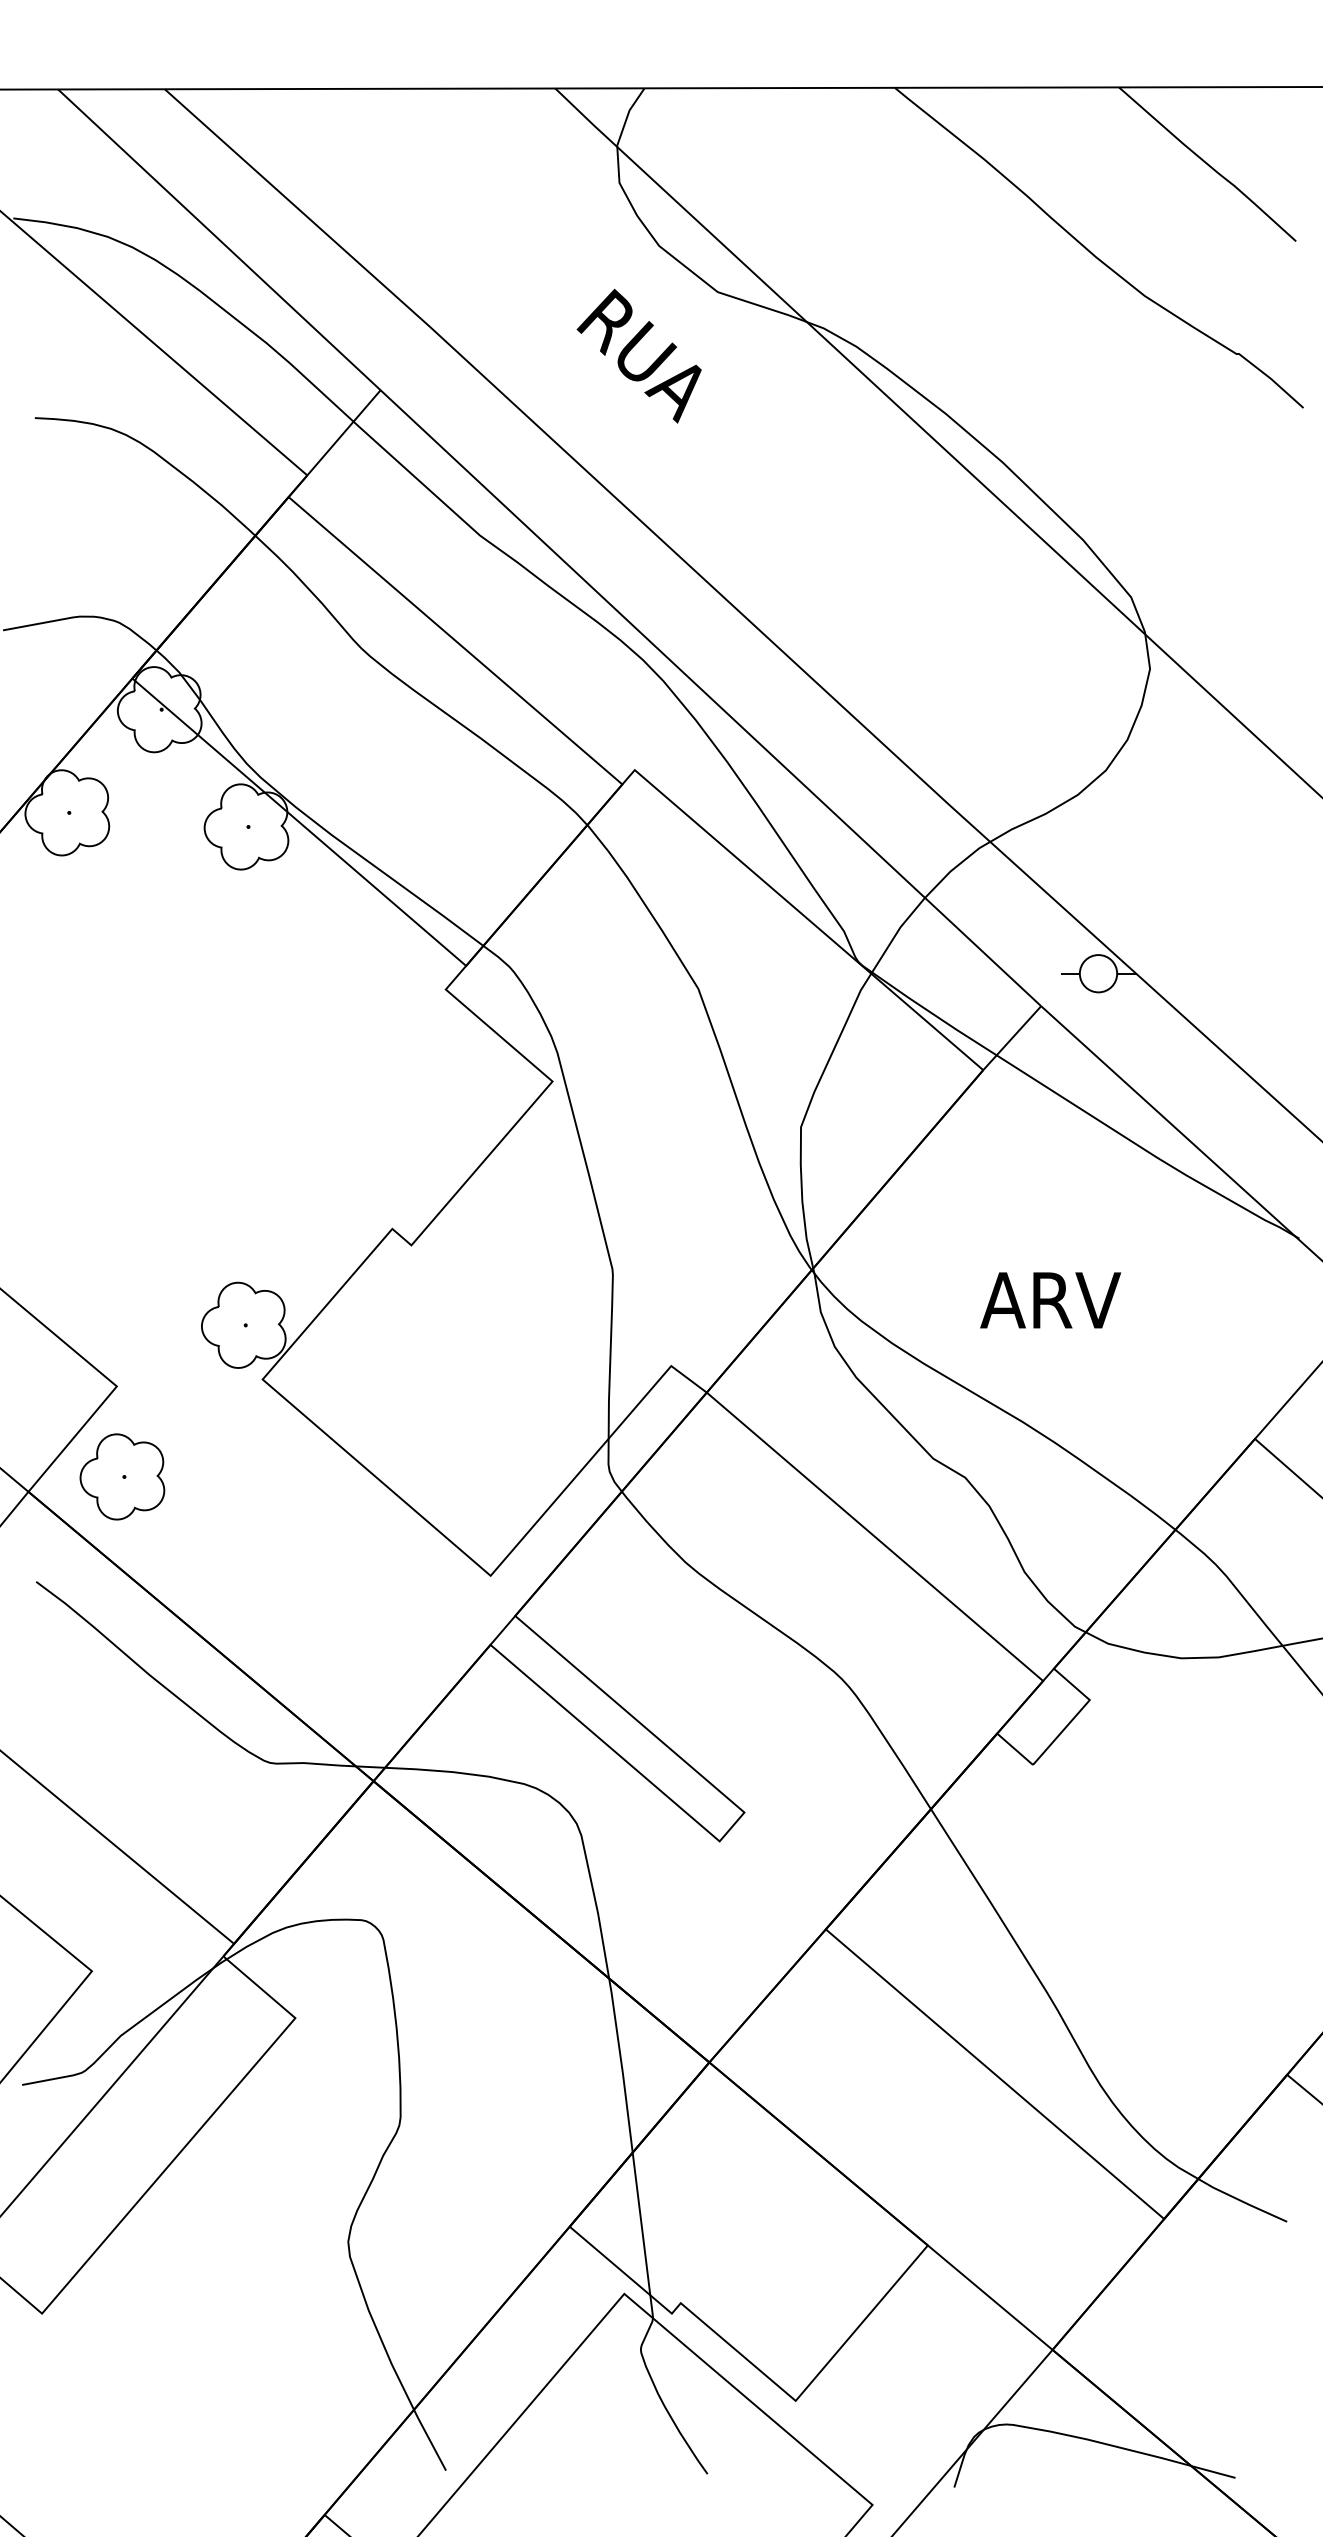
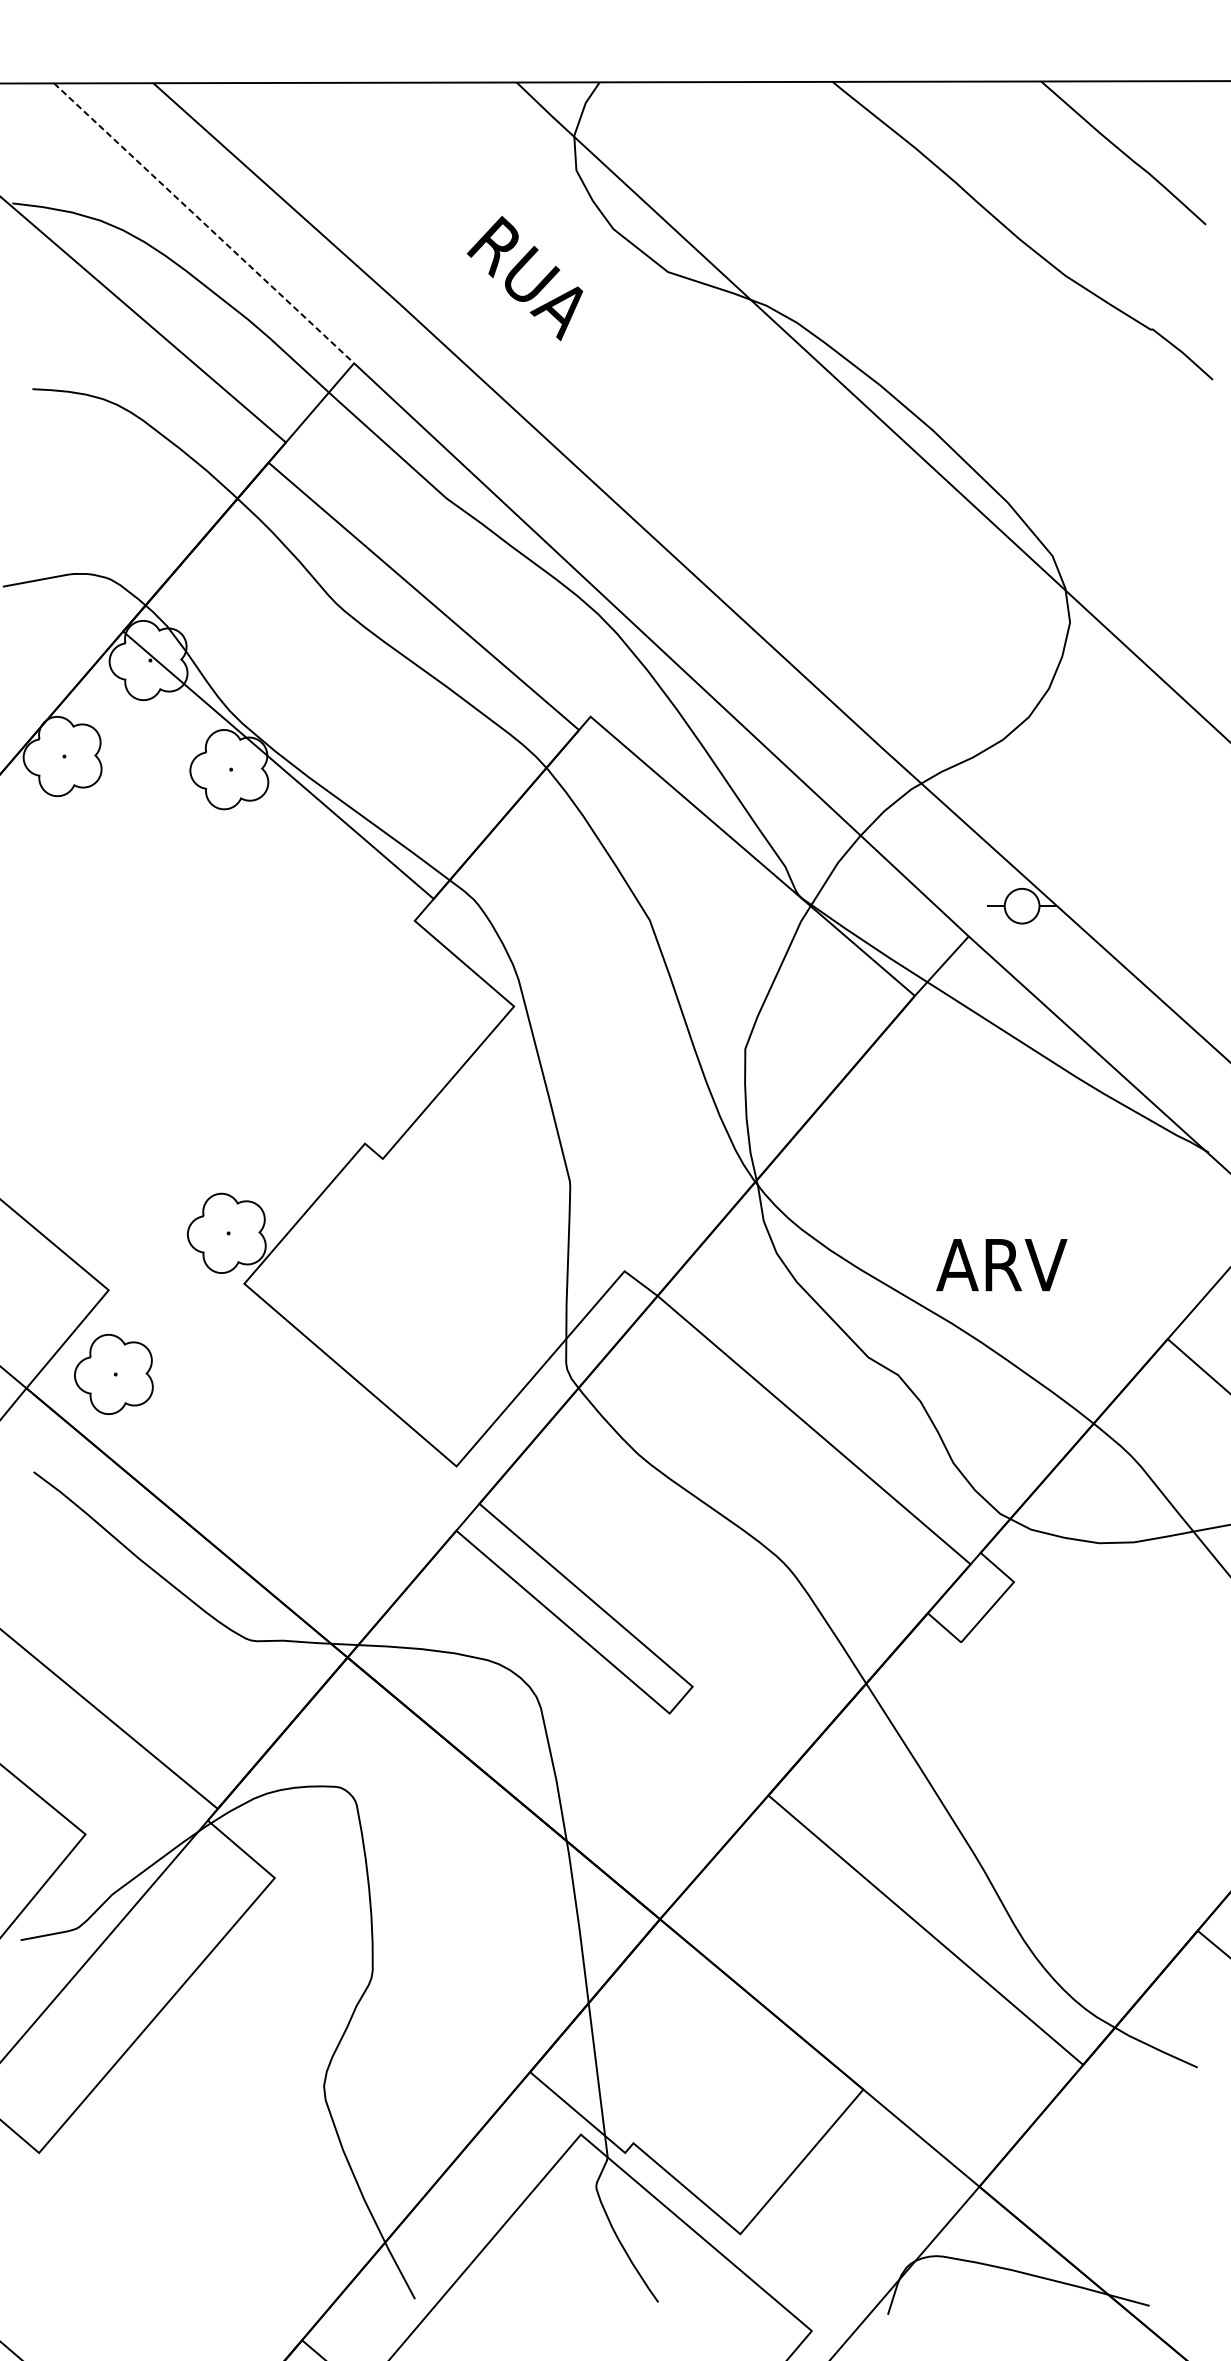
line: (219, 239) -> (204, 223), solid -> dashed
text: (638, 355) -> (524, 277), moved
text: (1050, 1300) -> (1001, 1265), moved

